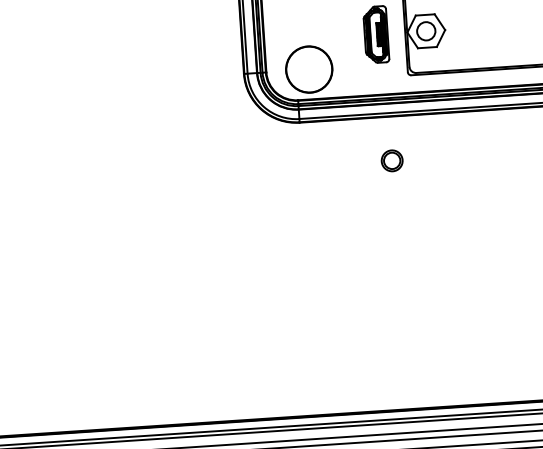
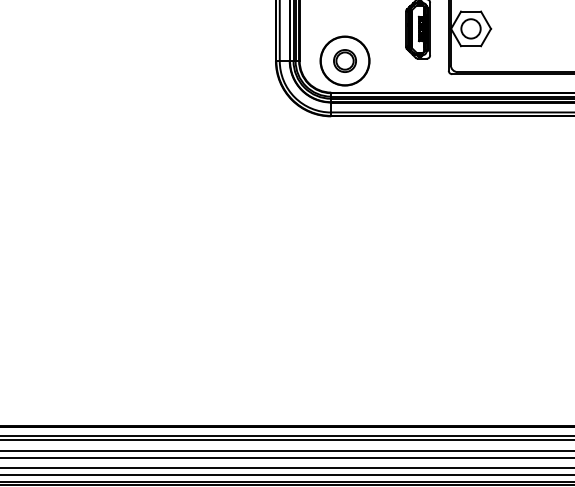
part: (391, 160) -> (344, 60), moved

